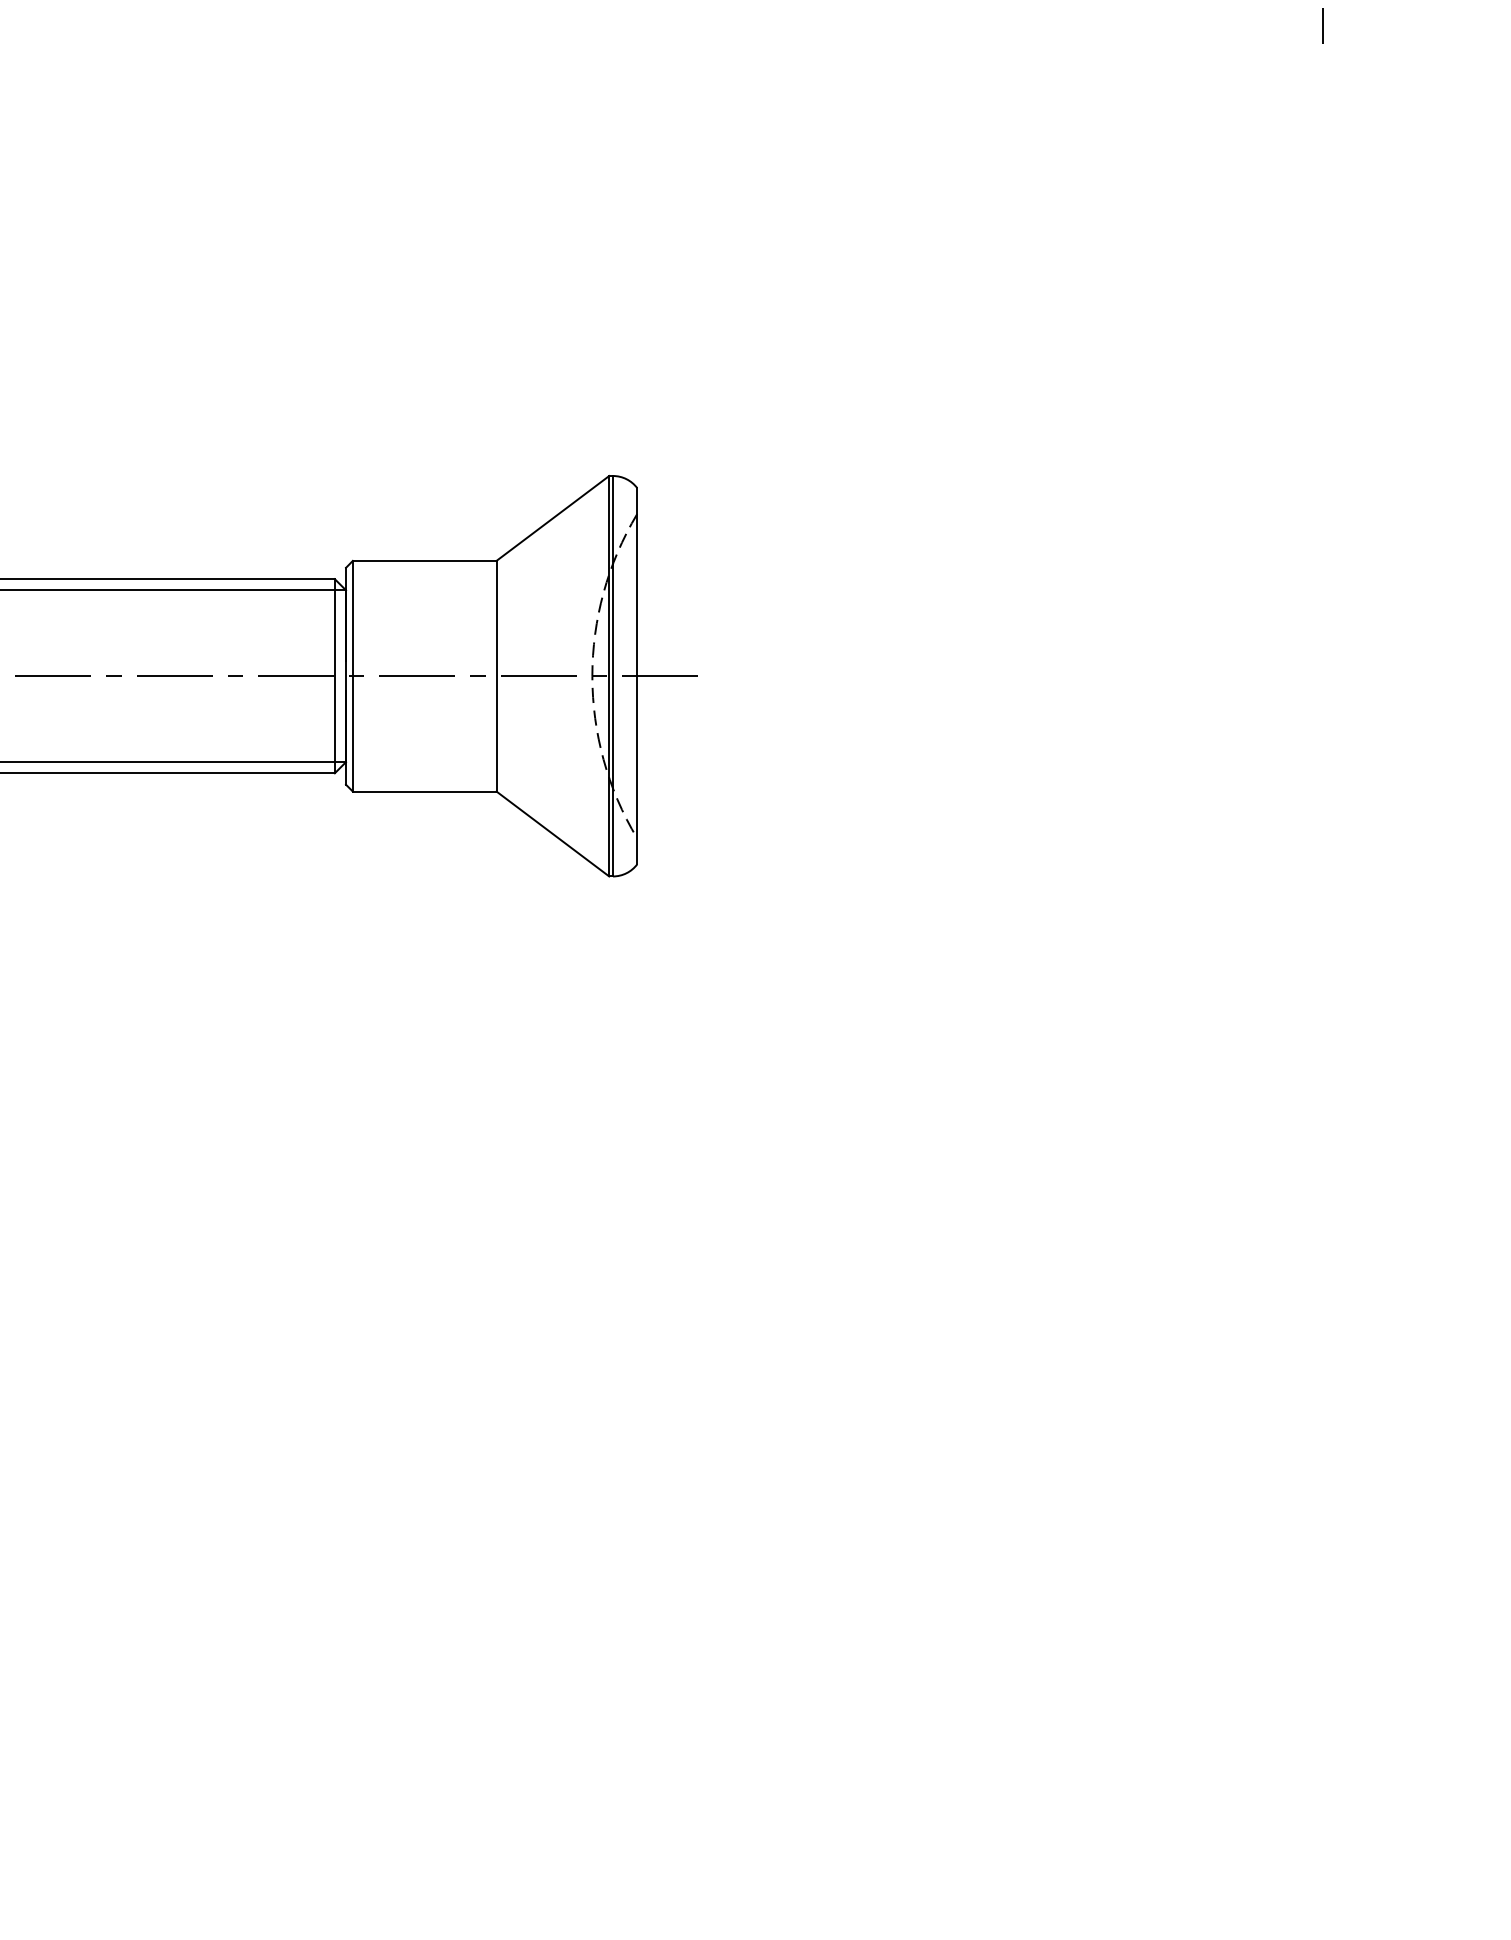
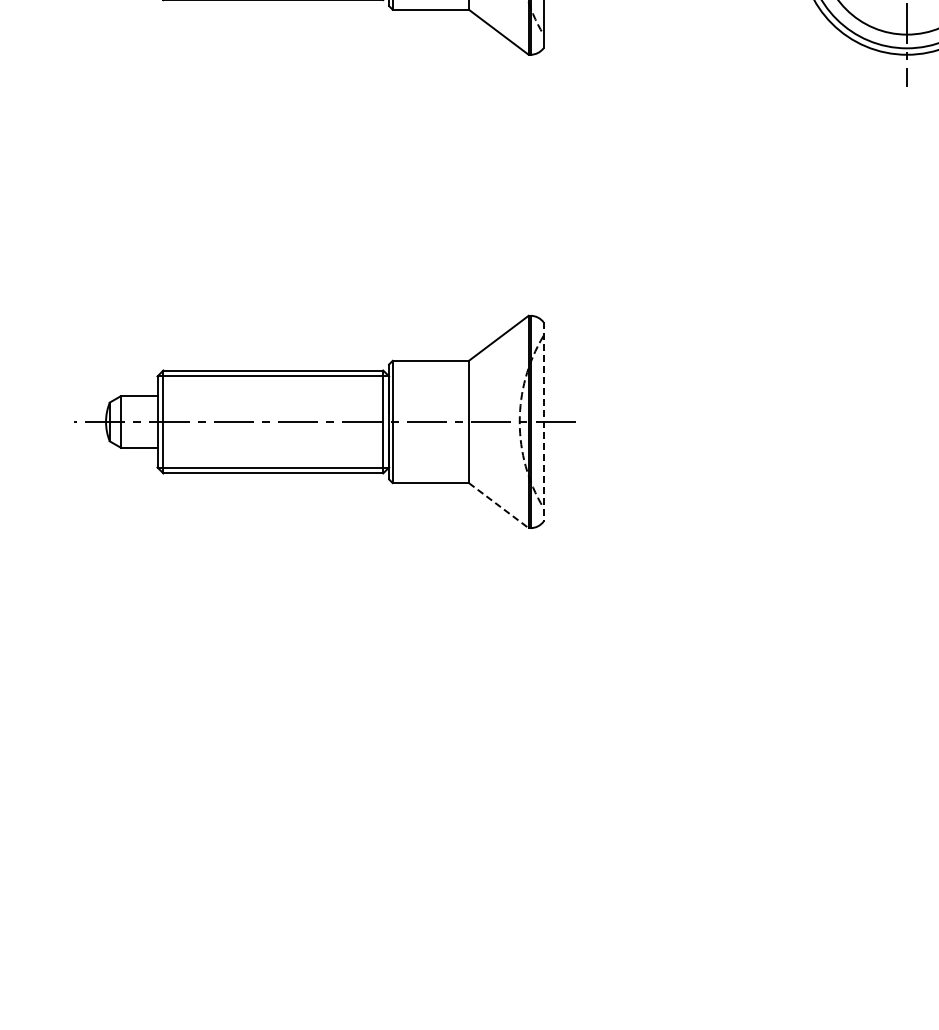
line: (637, 675) -> (543, 421), solid -> dashed
line: (554, 833) -> (499, 505), solid -> dashed

